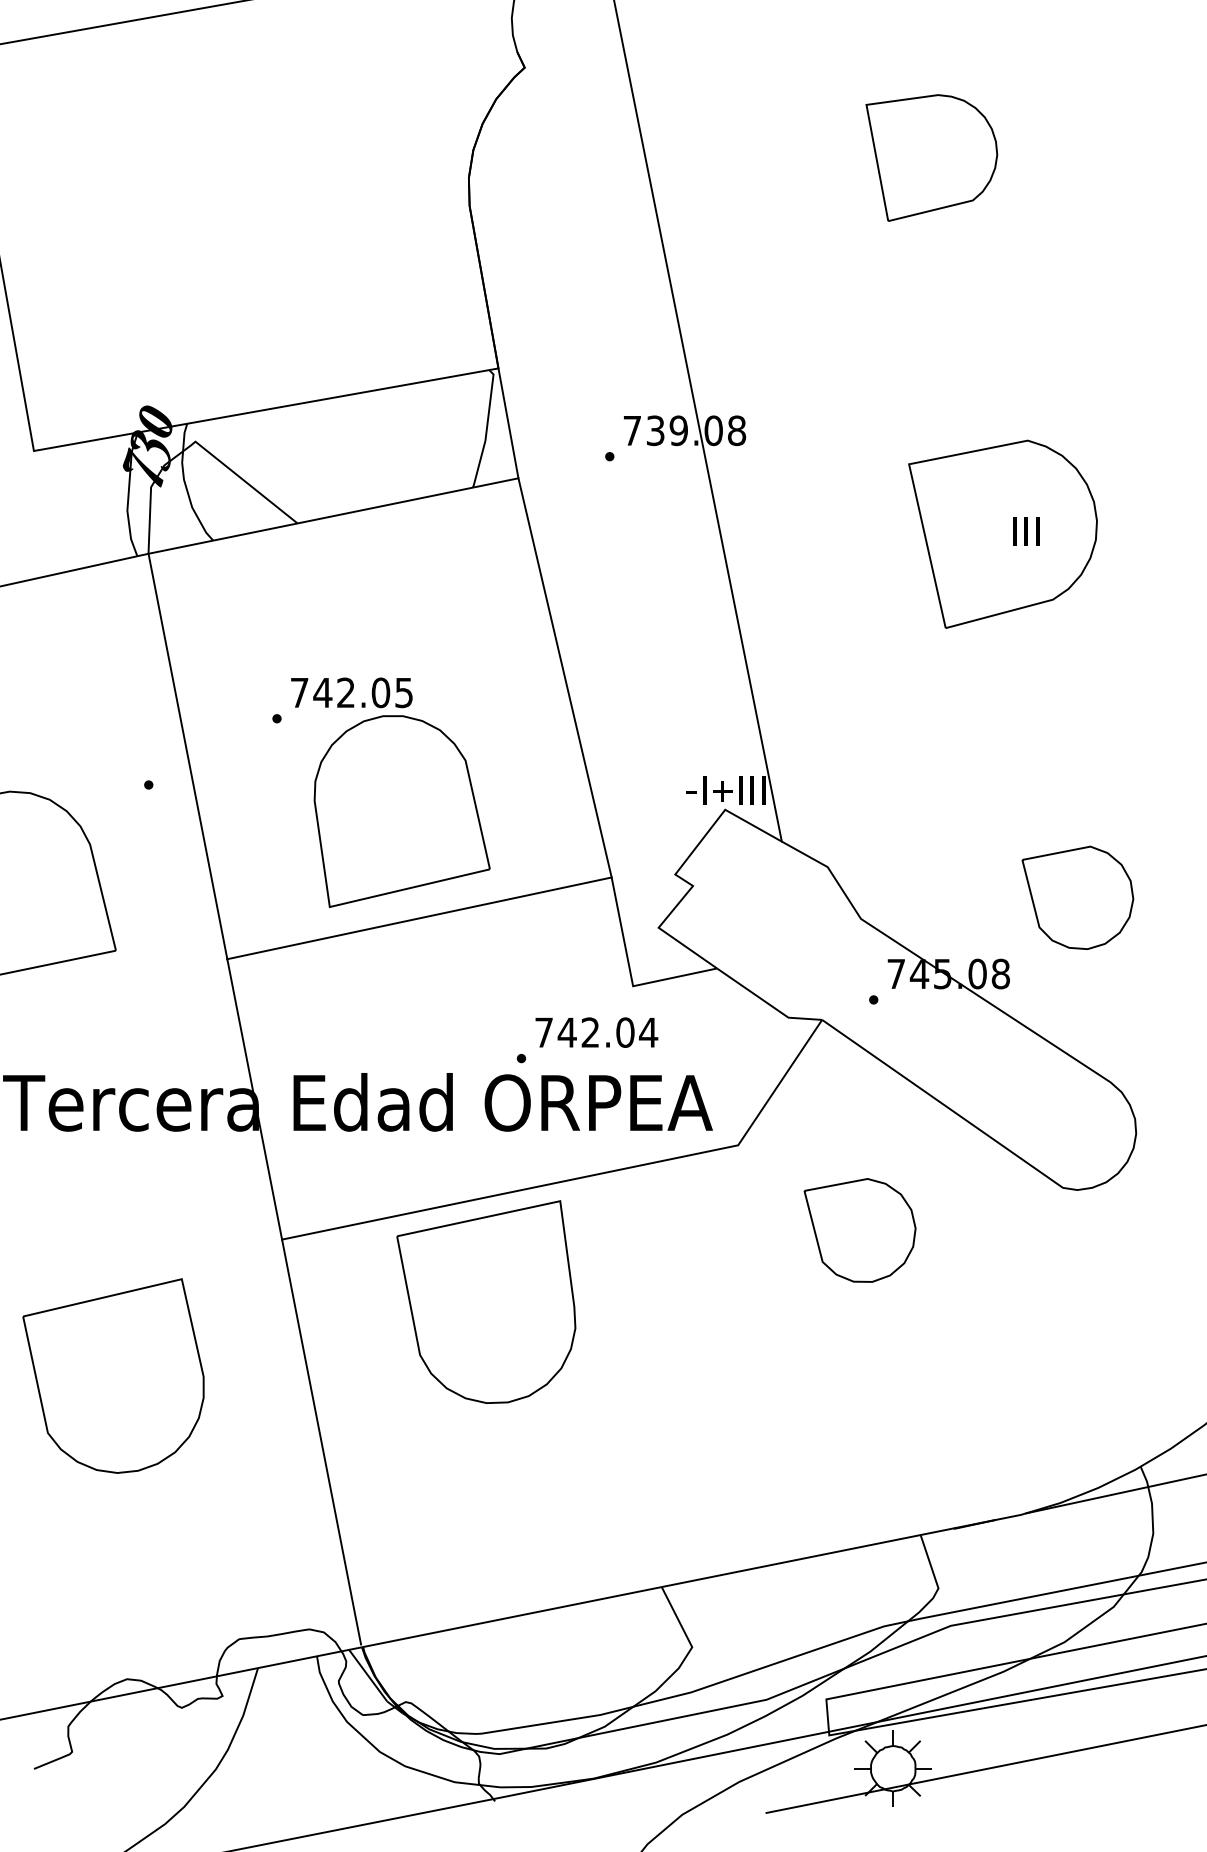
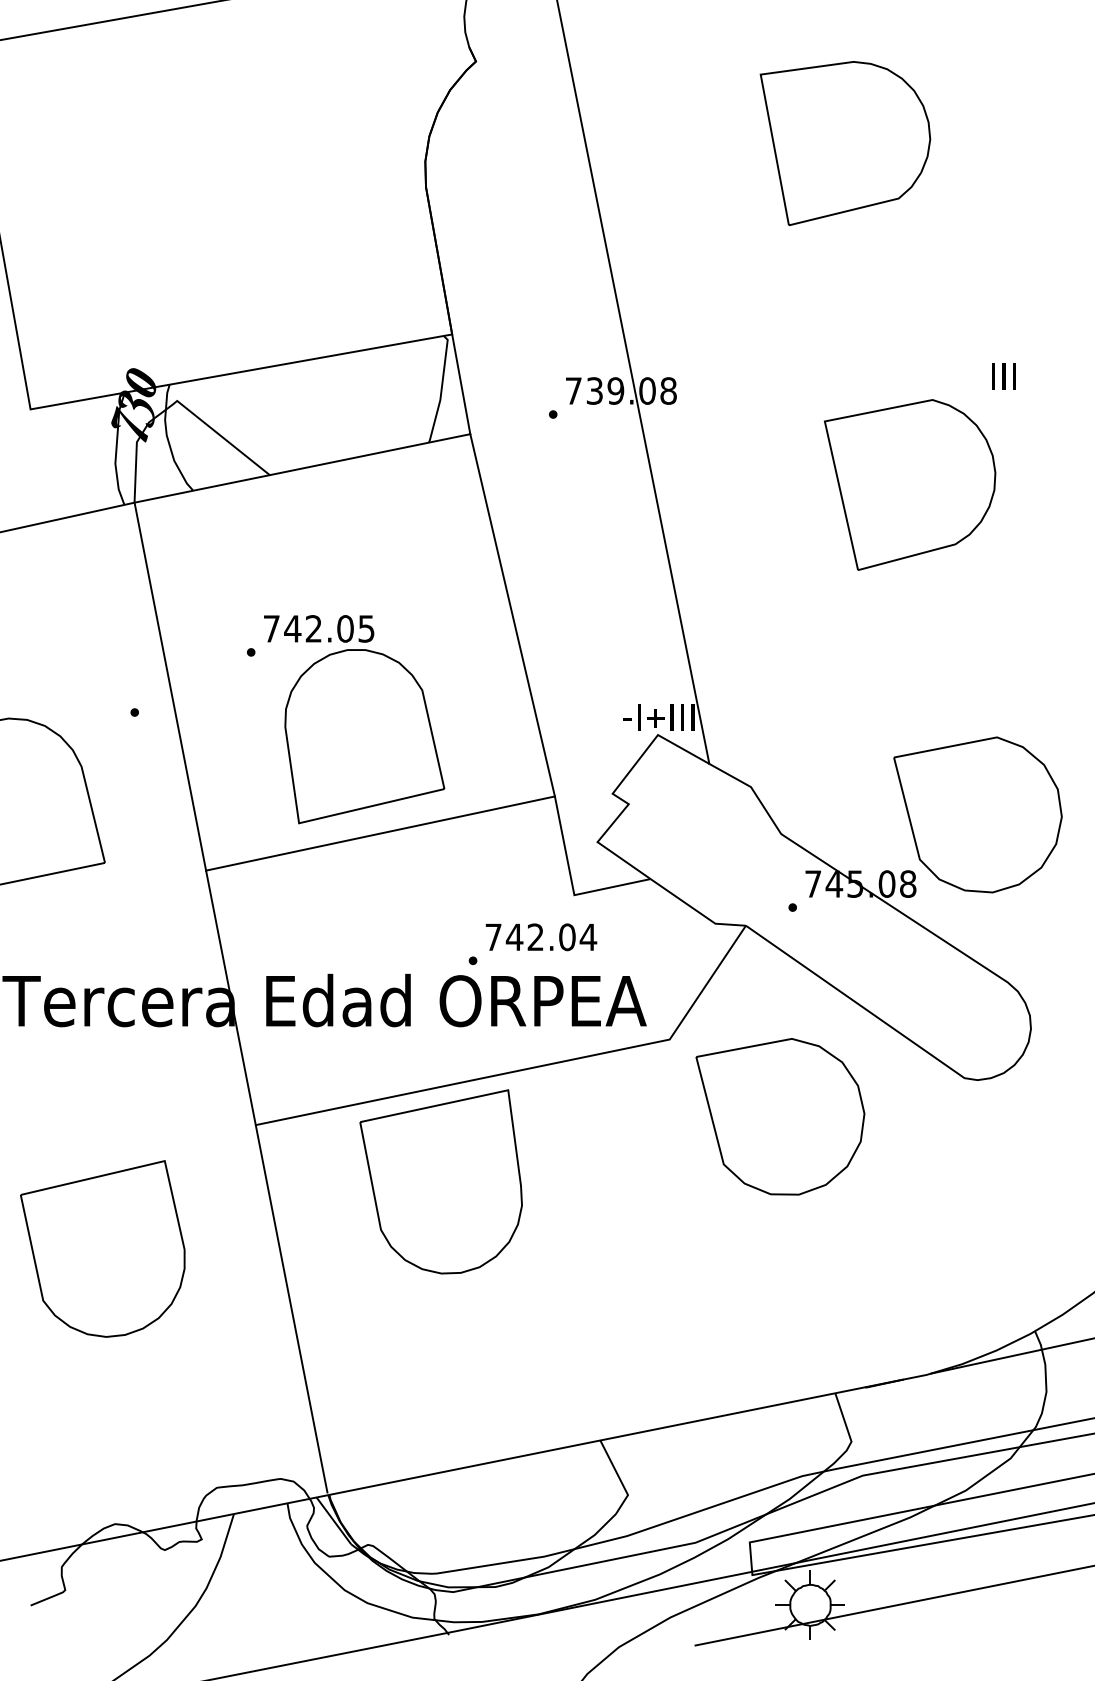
part: (931, 157) -> (845, 143), size x1.43
text: (1026, 531) -> (1004, 376), moved
part: (1077, 897) -> (977, 814), size x1.67
part: (859, 1230) -> (779, 1116), size x1.67

